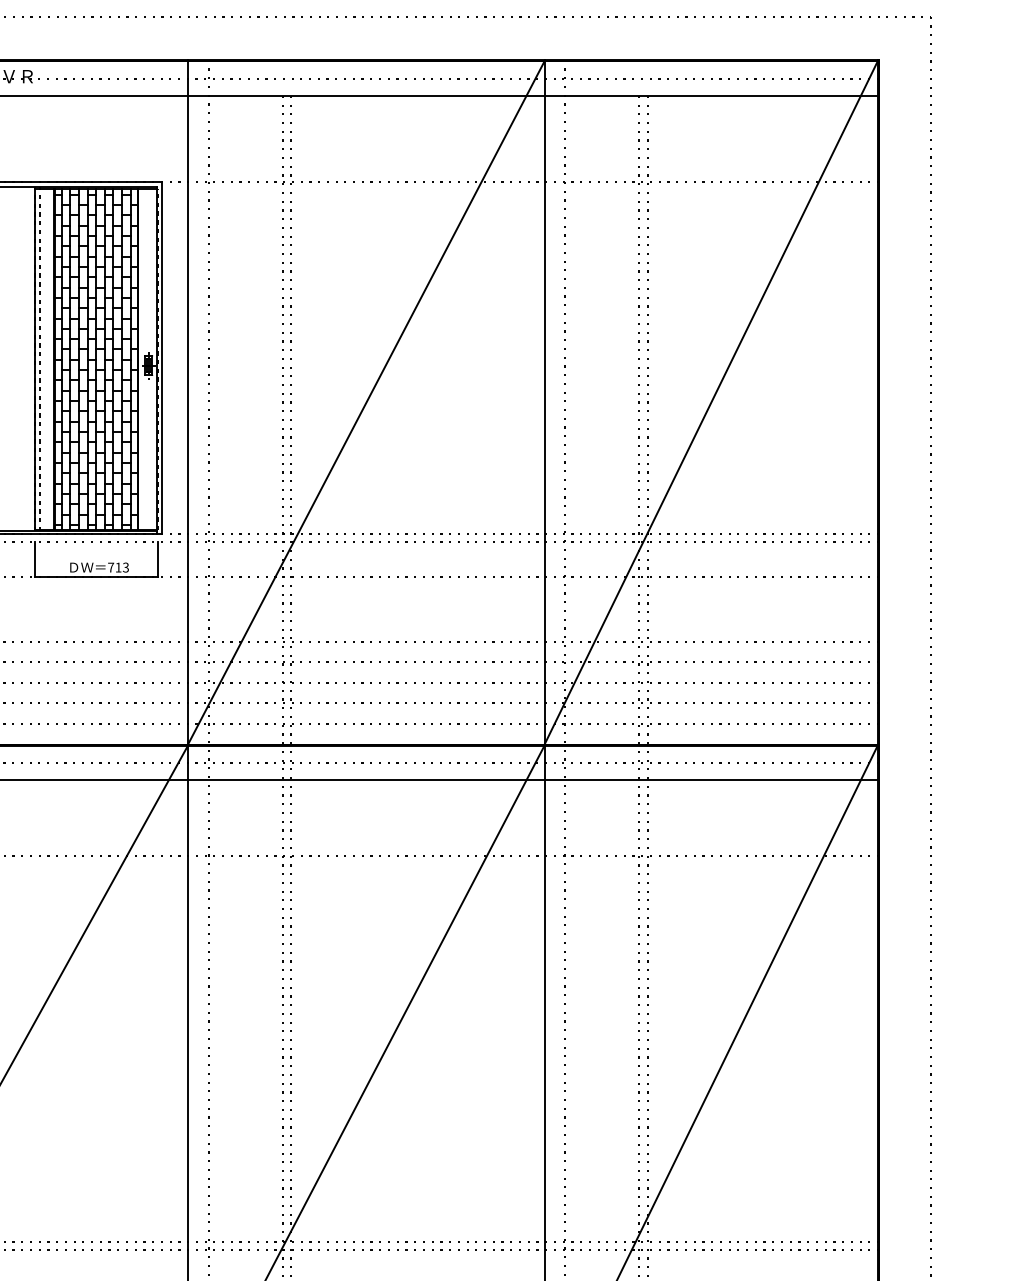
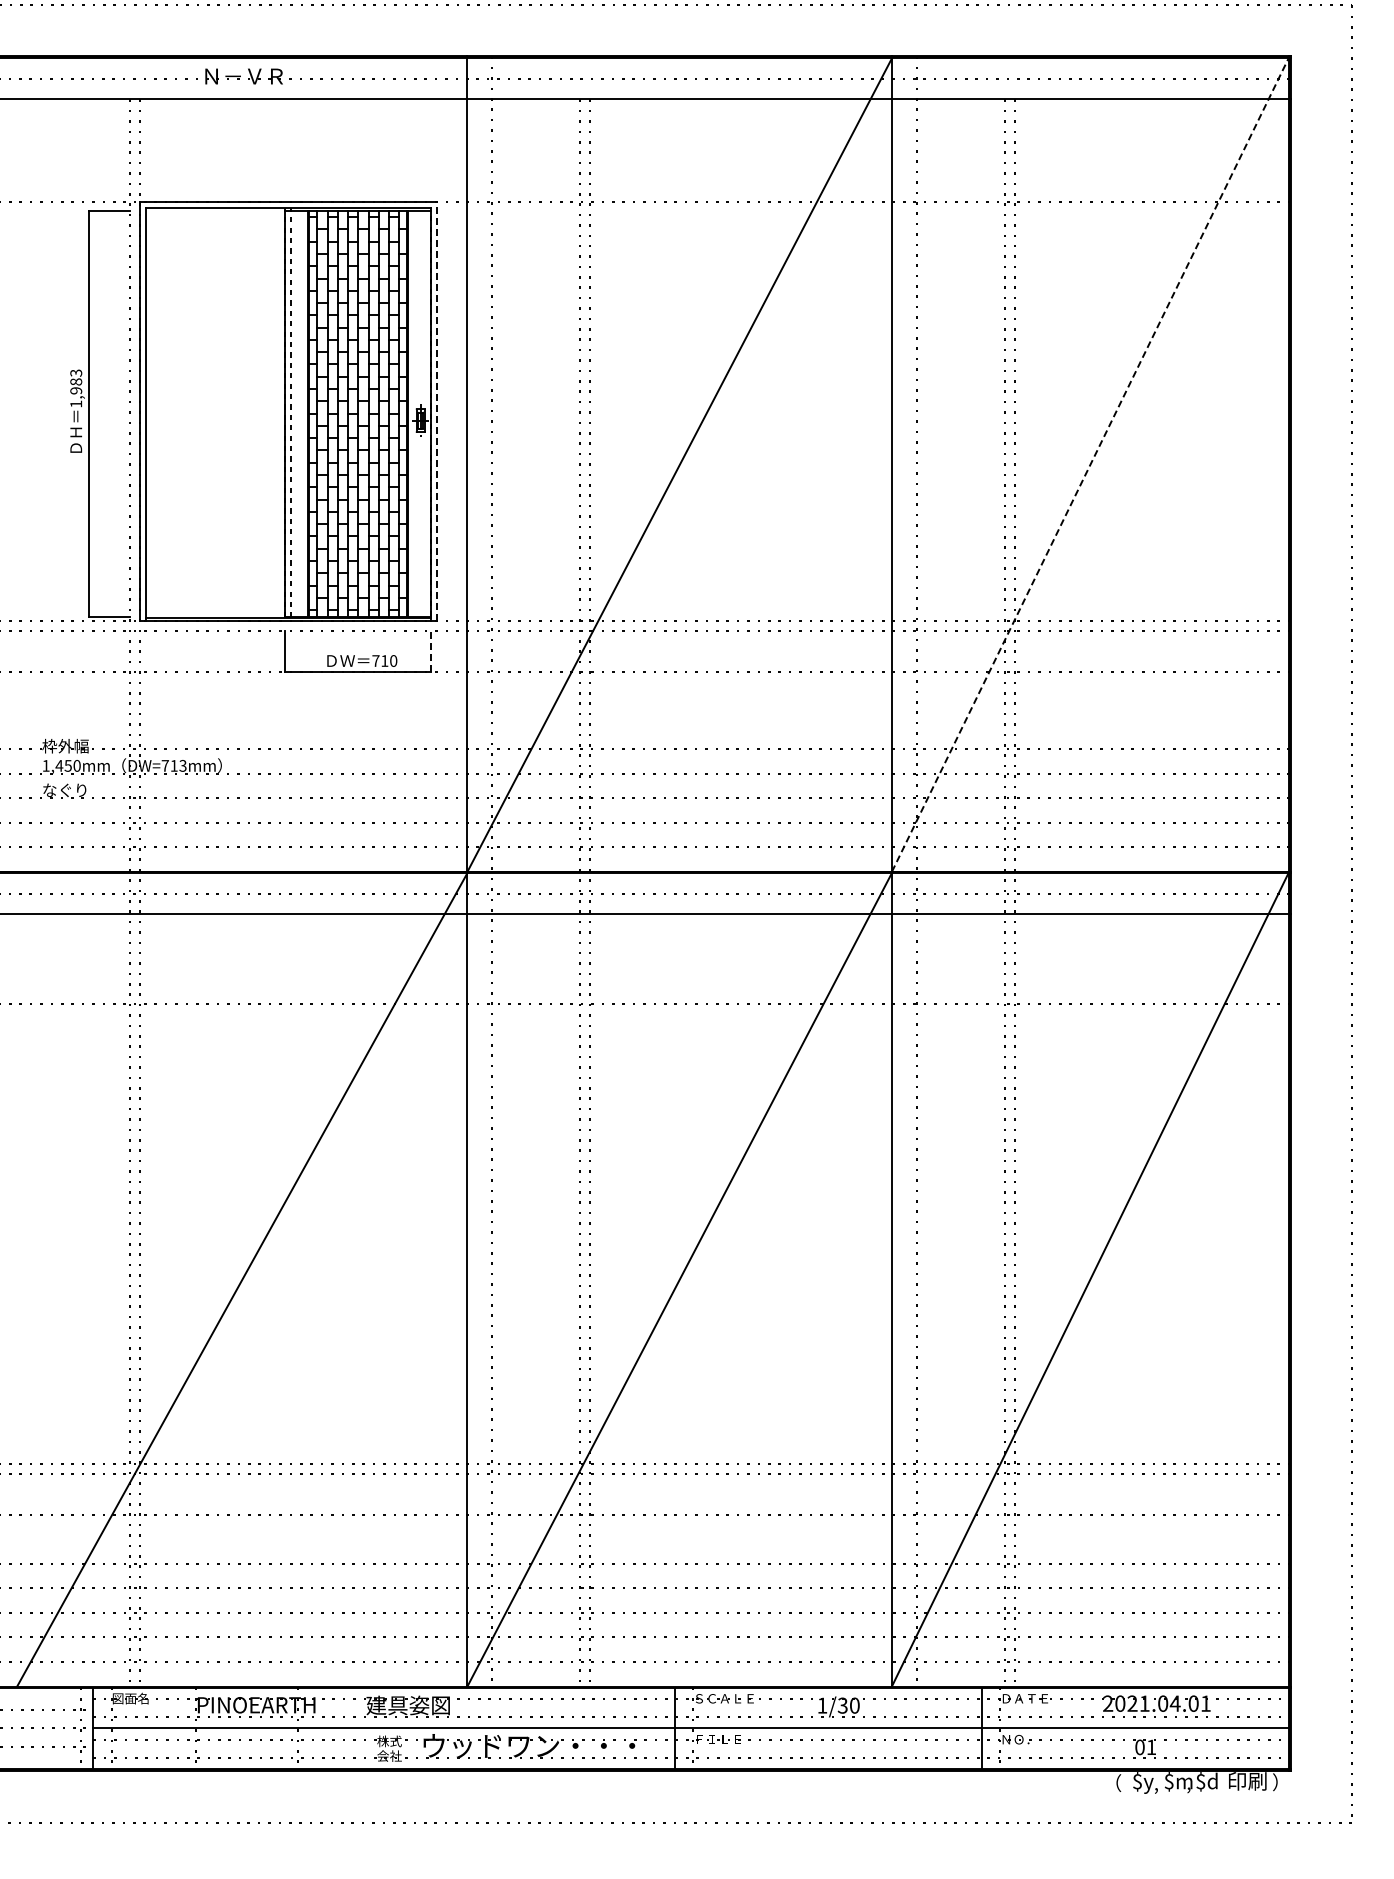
line: (161, 357) -> (436, 410), solid -> dashed
line: (711, 402) -> (1090, 464), solid -> dashed
line: (157, 558) -> (431, 650), solid -> dashed
text: (125, 567) -> (393, 660), 713 -> 710

